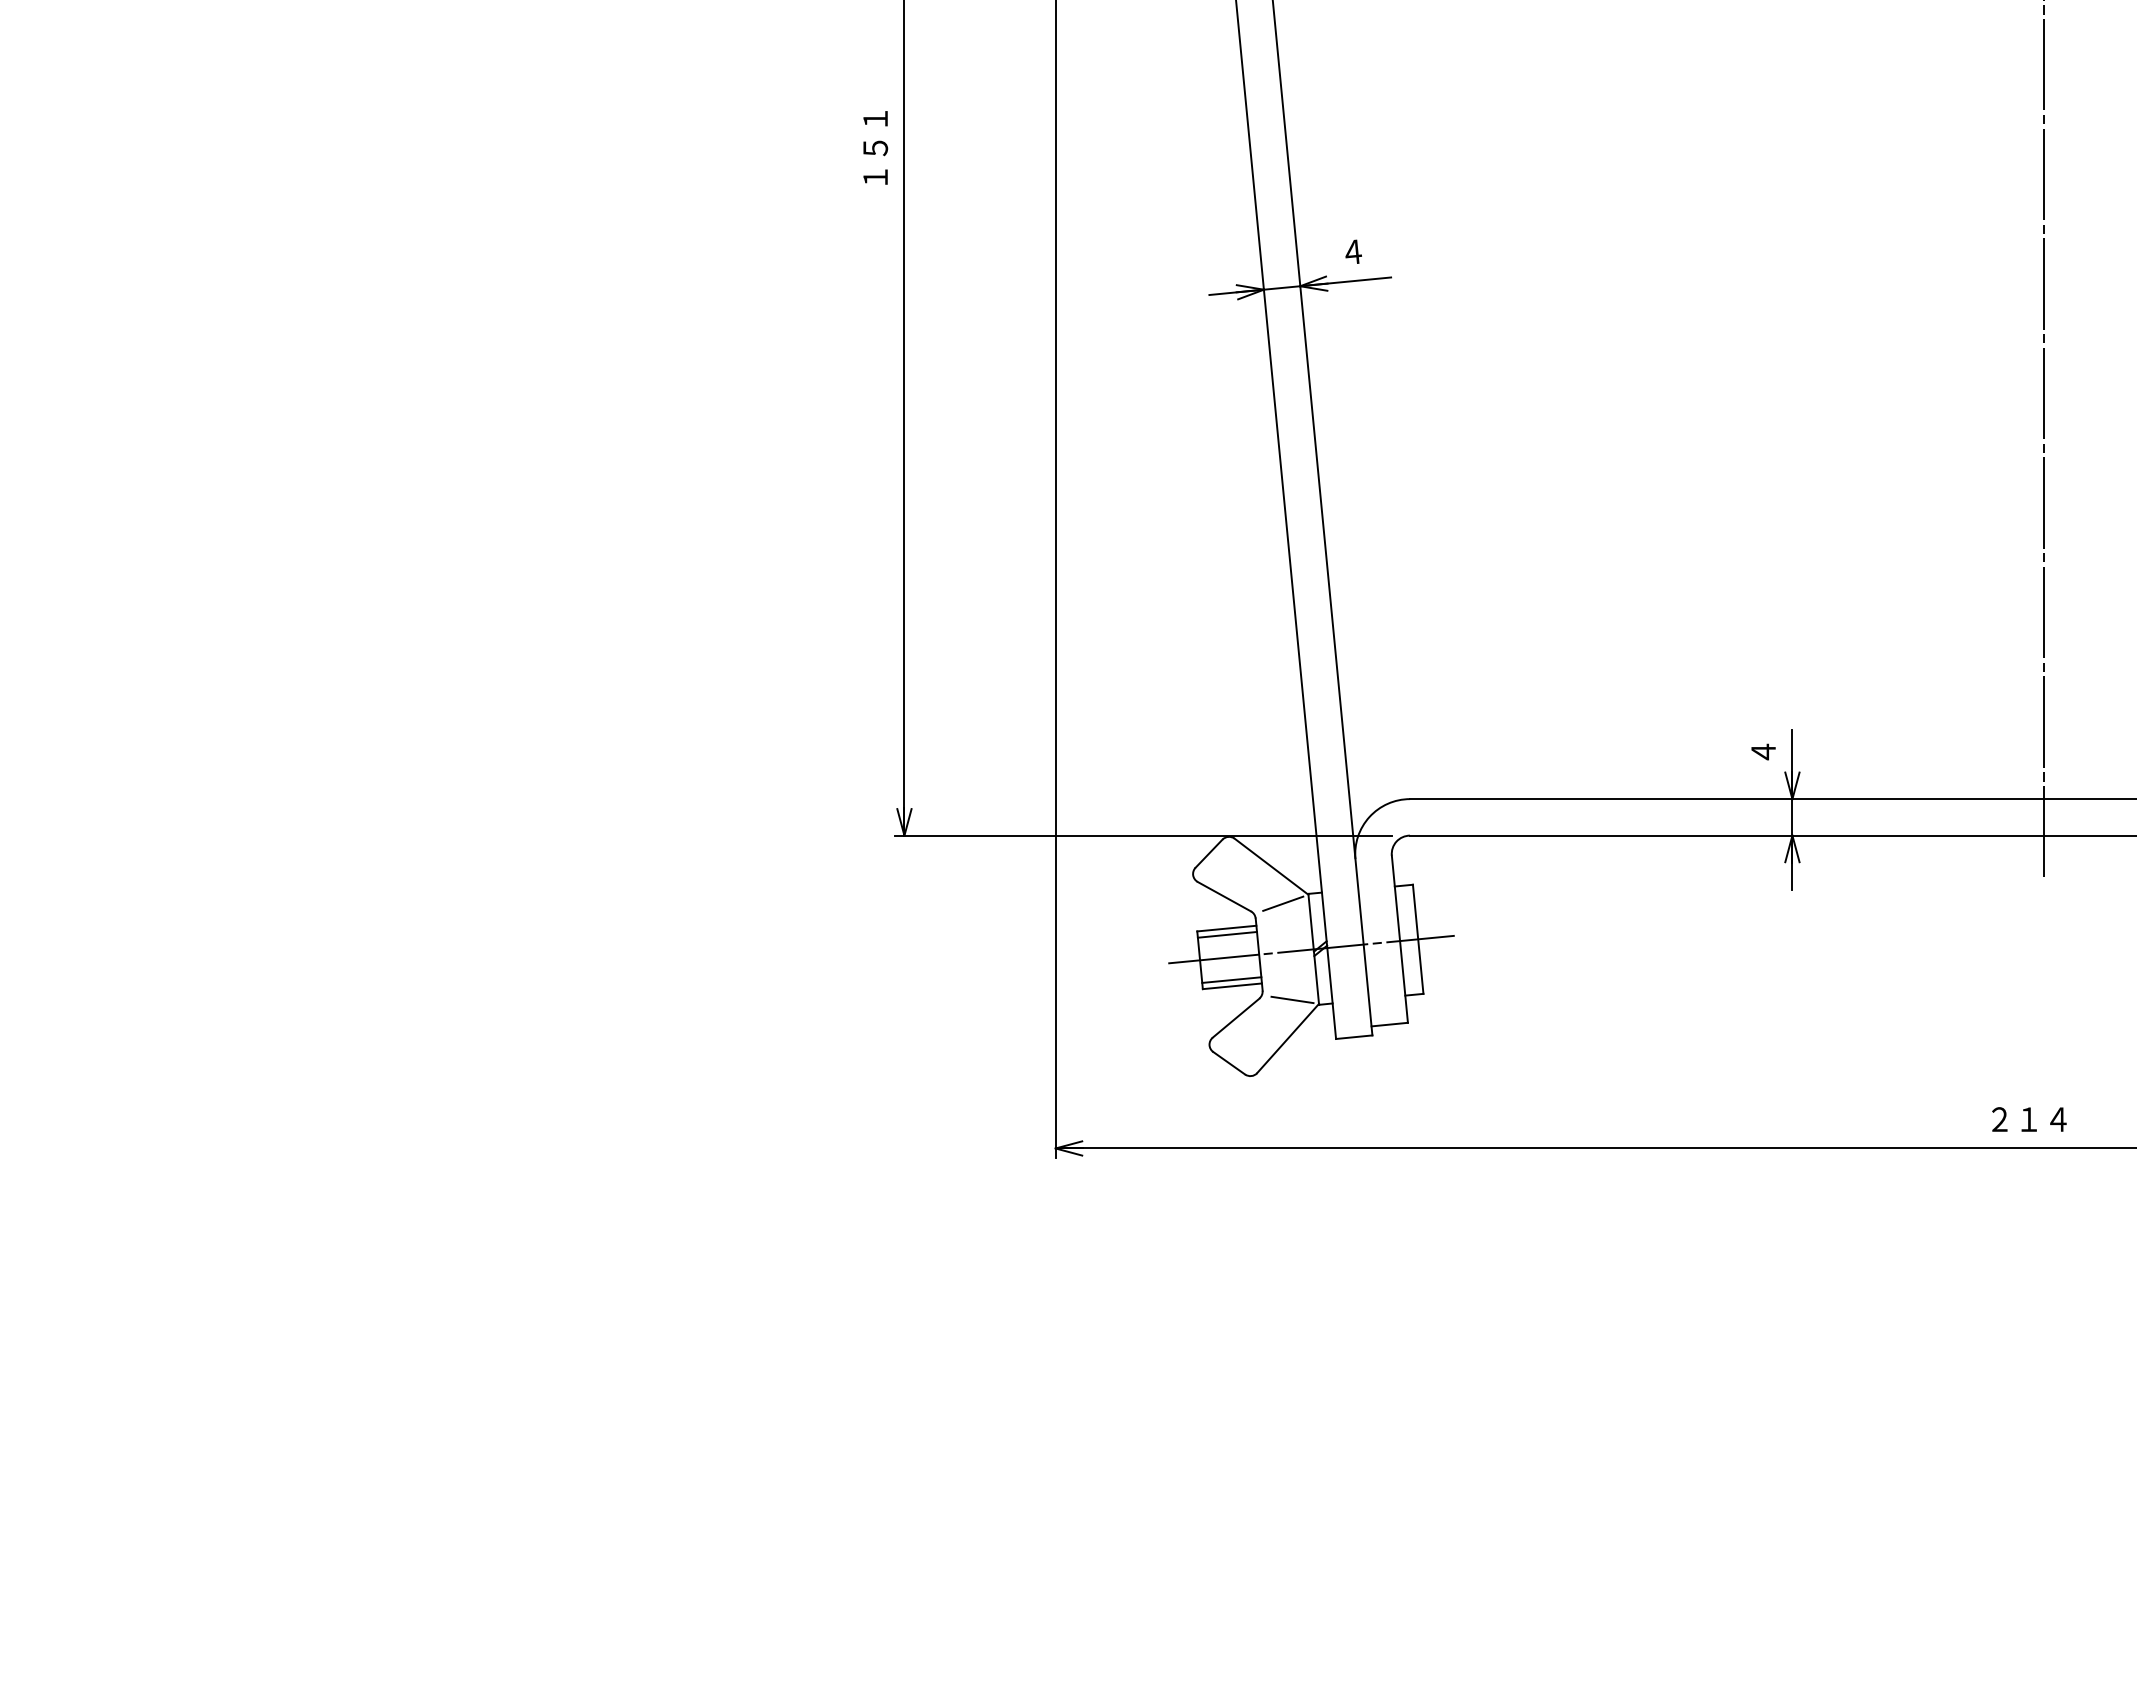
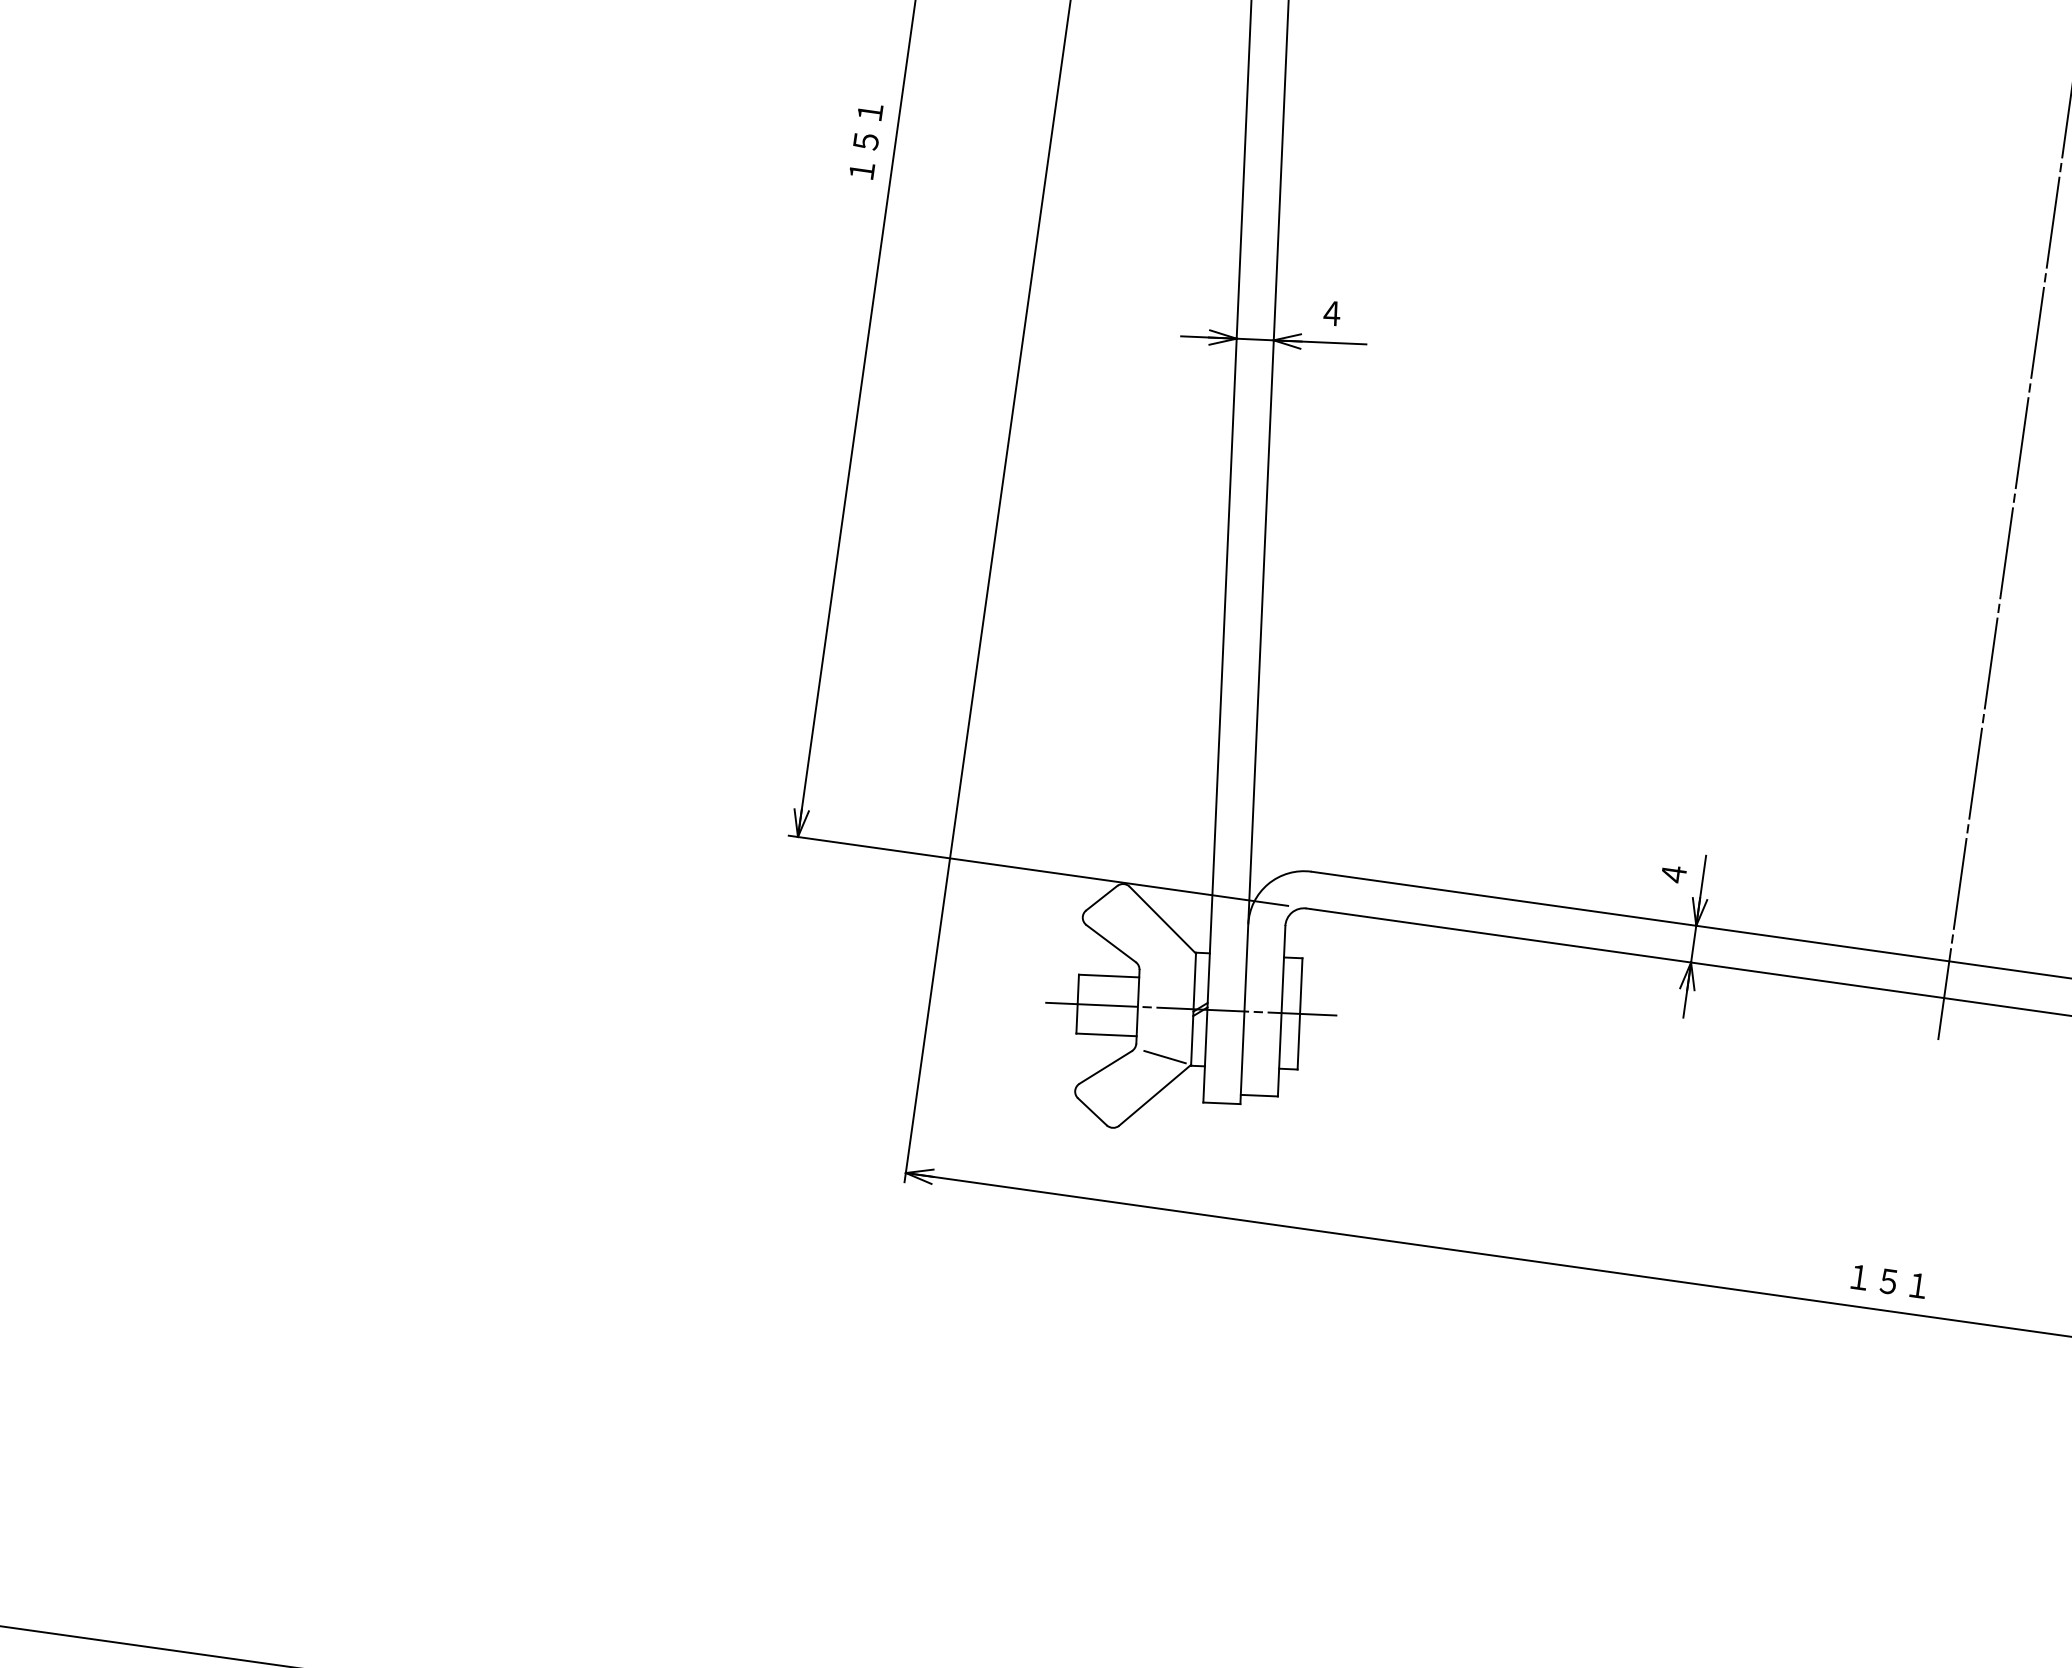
line: (1283, 903) -> (1169, 958), removed
line: (1227, 934) -> (1108, 982), removed
line: (1231, 979) -> (1106, 1027), removed
text: (2029, 1119) -> (1889, 1281), ２１４ -> １５１

